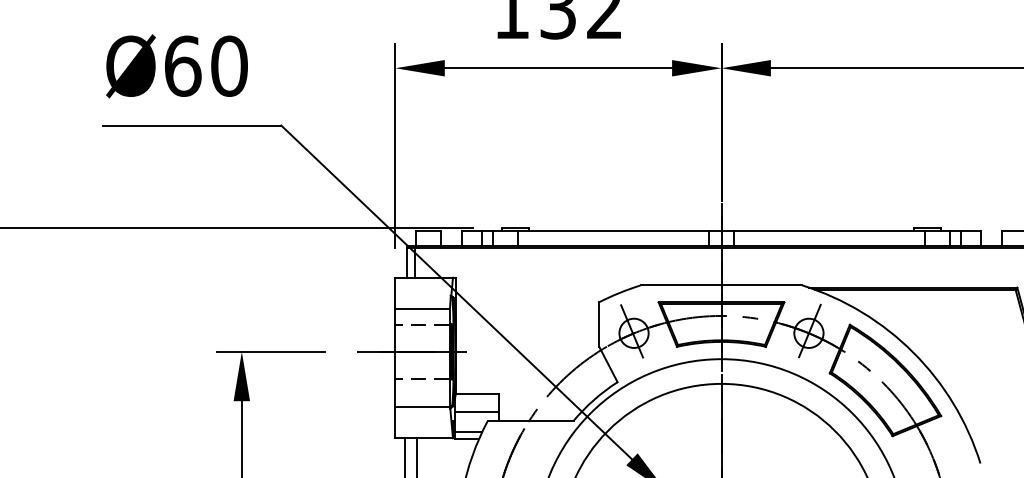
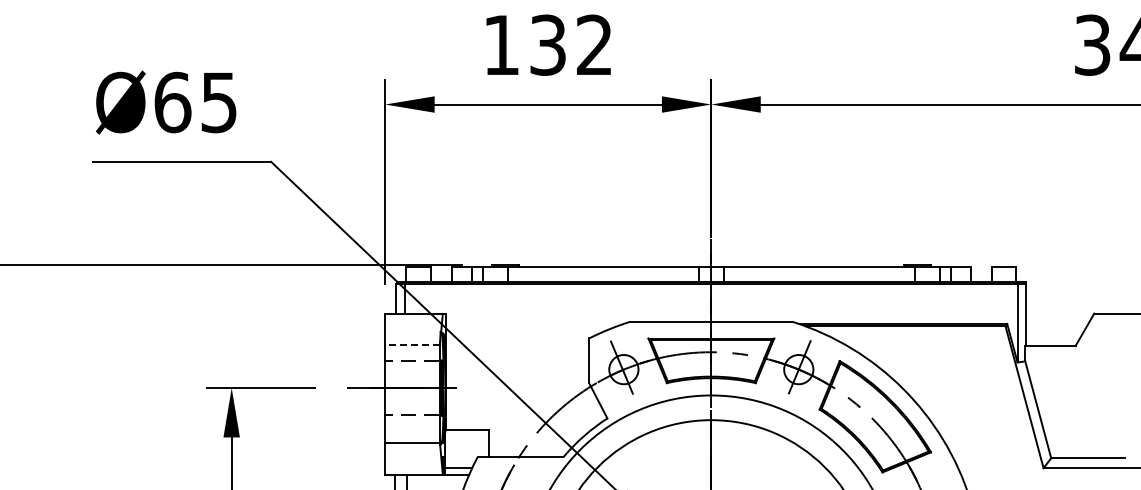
text: (229, 66) -> (219, 102), Ø60 -> Ø65
line: (422, 309) -> (412, 345), solid -> dashed
line: (476, 412) -> (466, 448), removed

